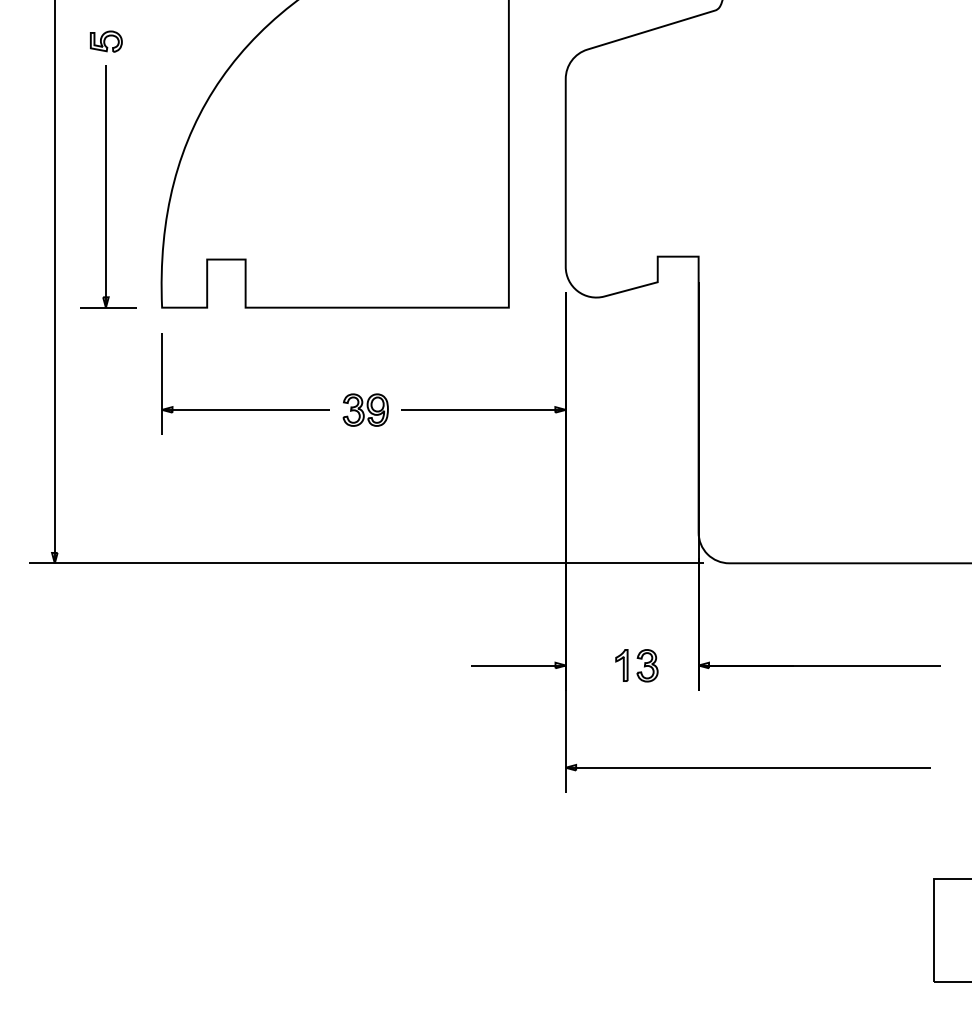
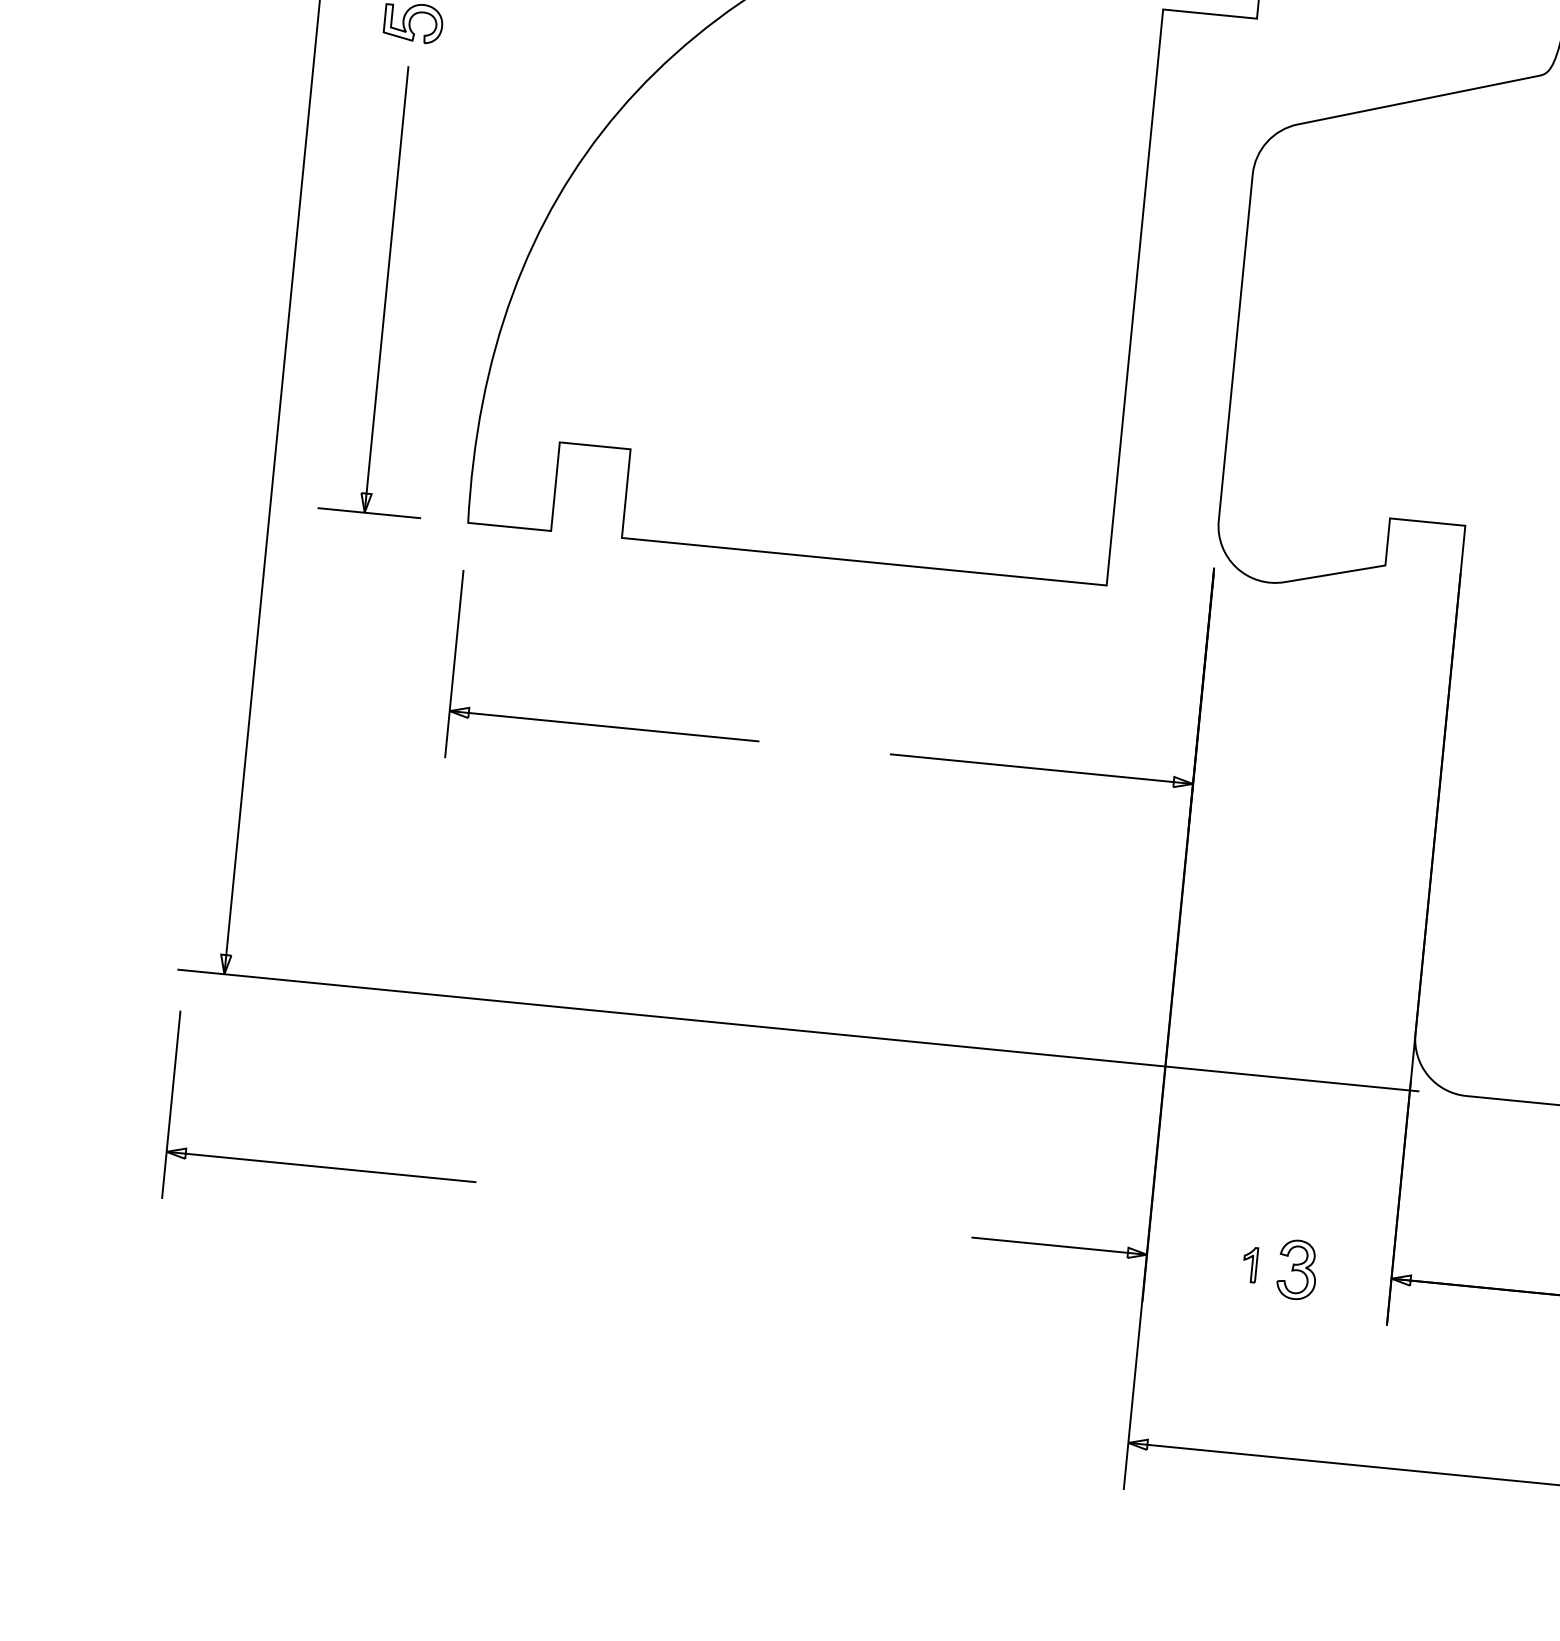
part: (365, 409) -> (824, 747), removed
part: (116, 661) -> (320, 1166), added
part: (621, 665) -> (1249, 1264), size x0.6

